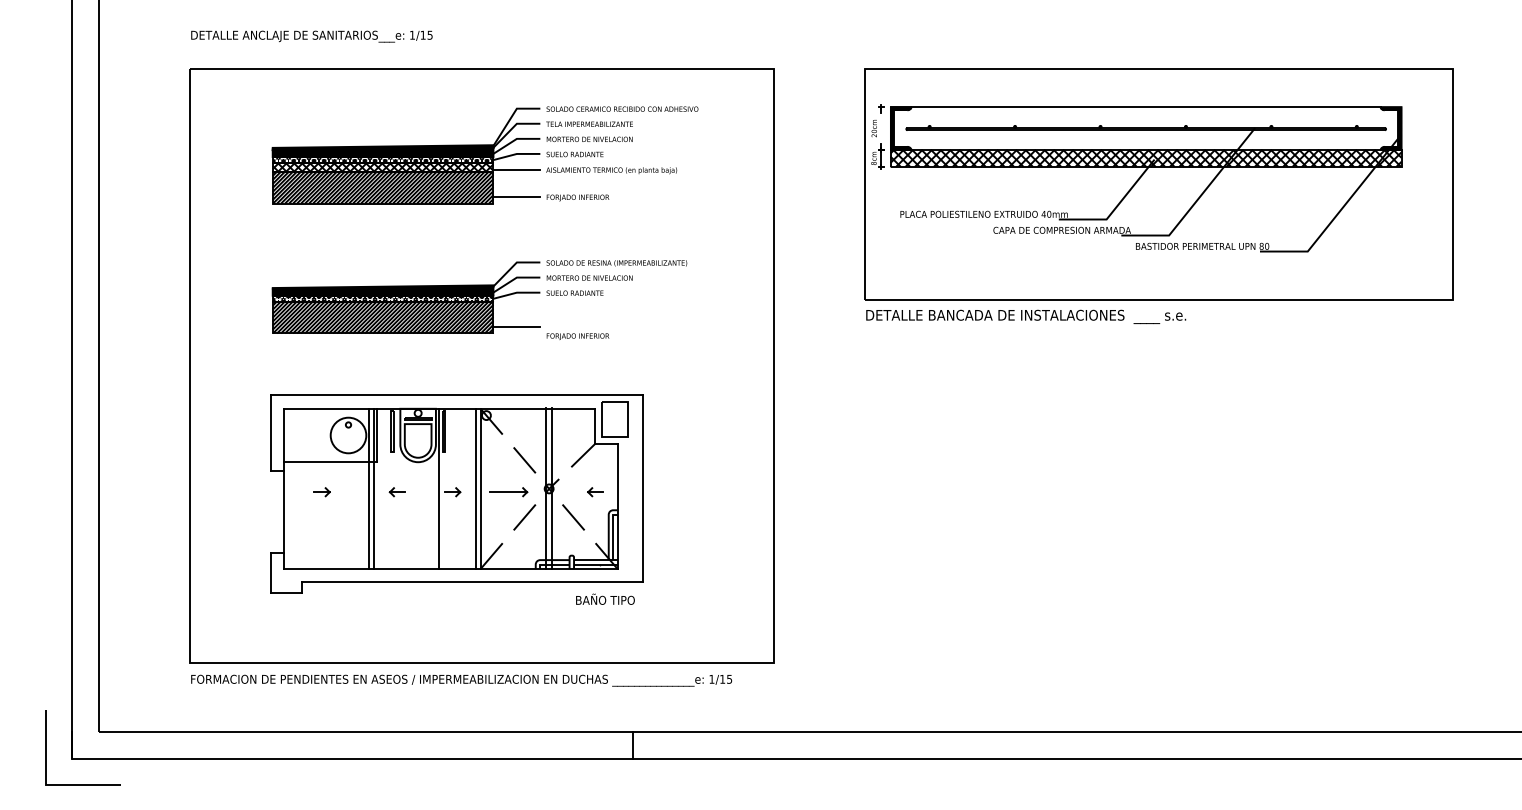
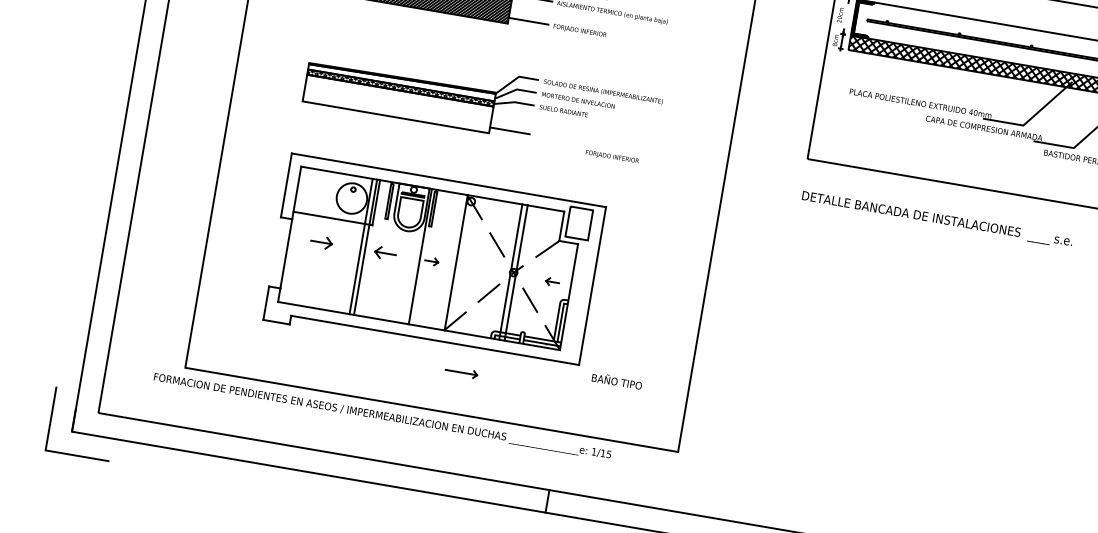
fill: (382, 290) -> (401, 80), removed
text: (1026, 316) -> (937, 219), moved
hatch: (382, 317) -> (397, 103), removed
text: (577, 336) -> (611, 156), moved
line: (475, 488) -> (451, 261), removed
part: (321, 492) -> (320, 242), size x1.6
part: (396, 492) -> (384, 253), size x1.6
part: (508, 492) -> (461, 372), moved
text: (605, 598) -> (617, 380), moved
text: (461, 680) -> (382, 416), moved

